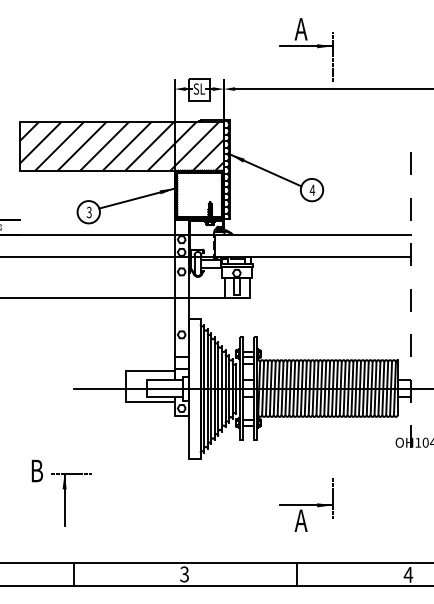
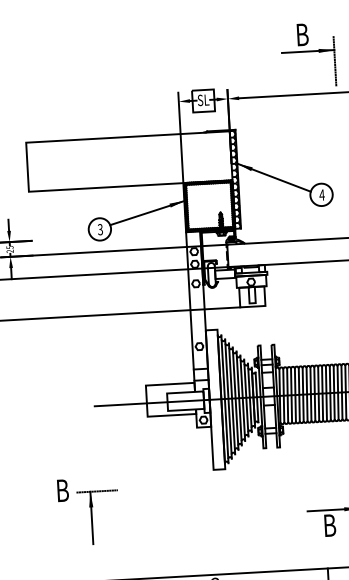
text: (300, 29) -> (301, 35), А -> В
hatch: (121, 145) -> (128, 160), removed
text: (300, 520) -> (328, 525), А -> В

